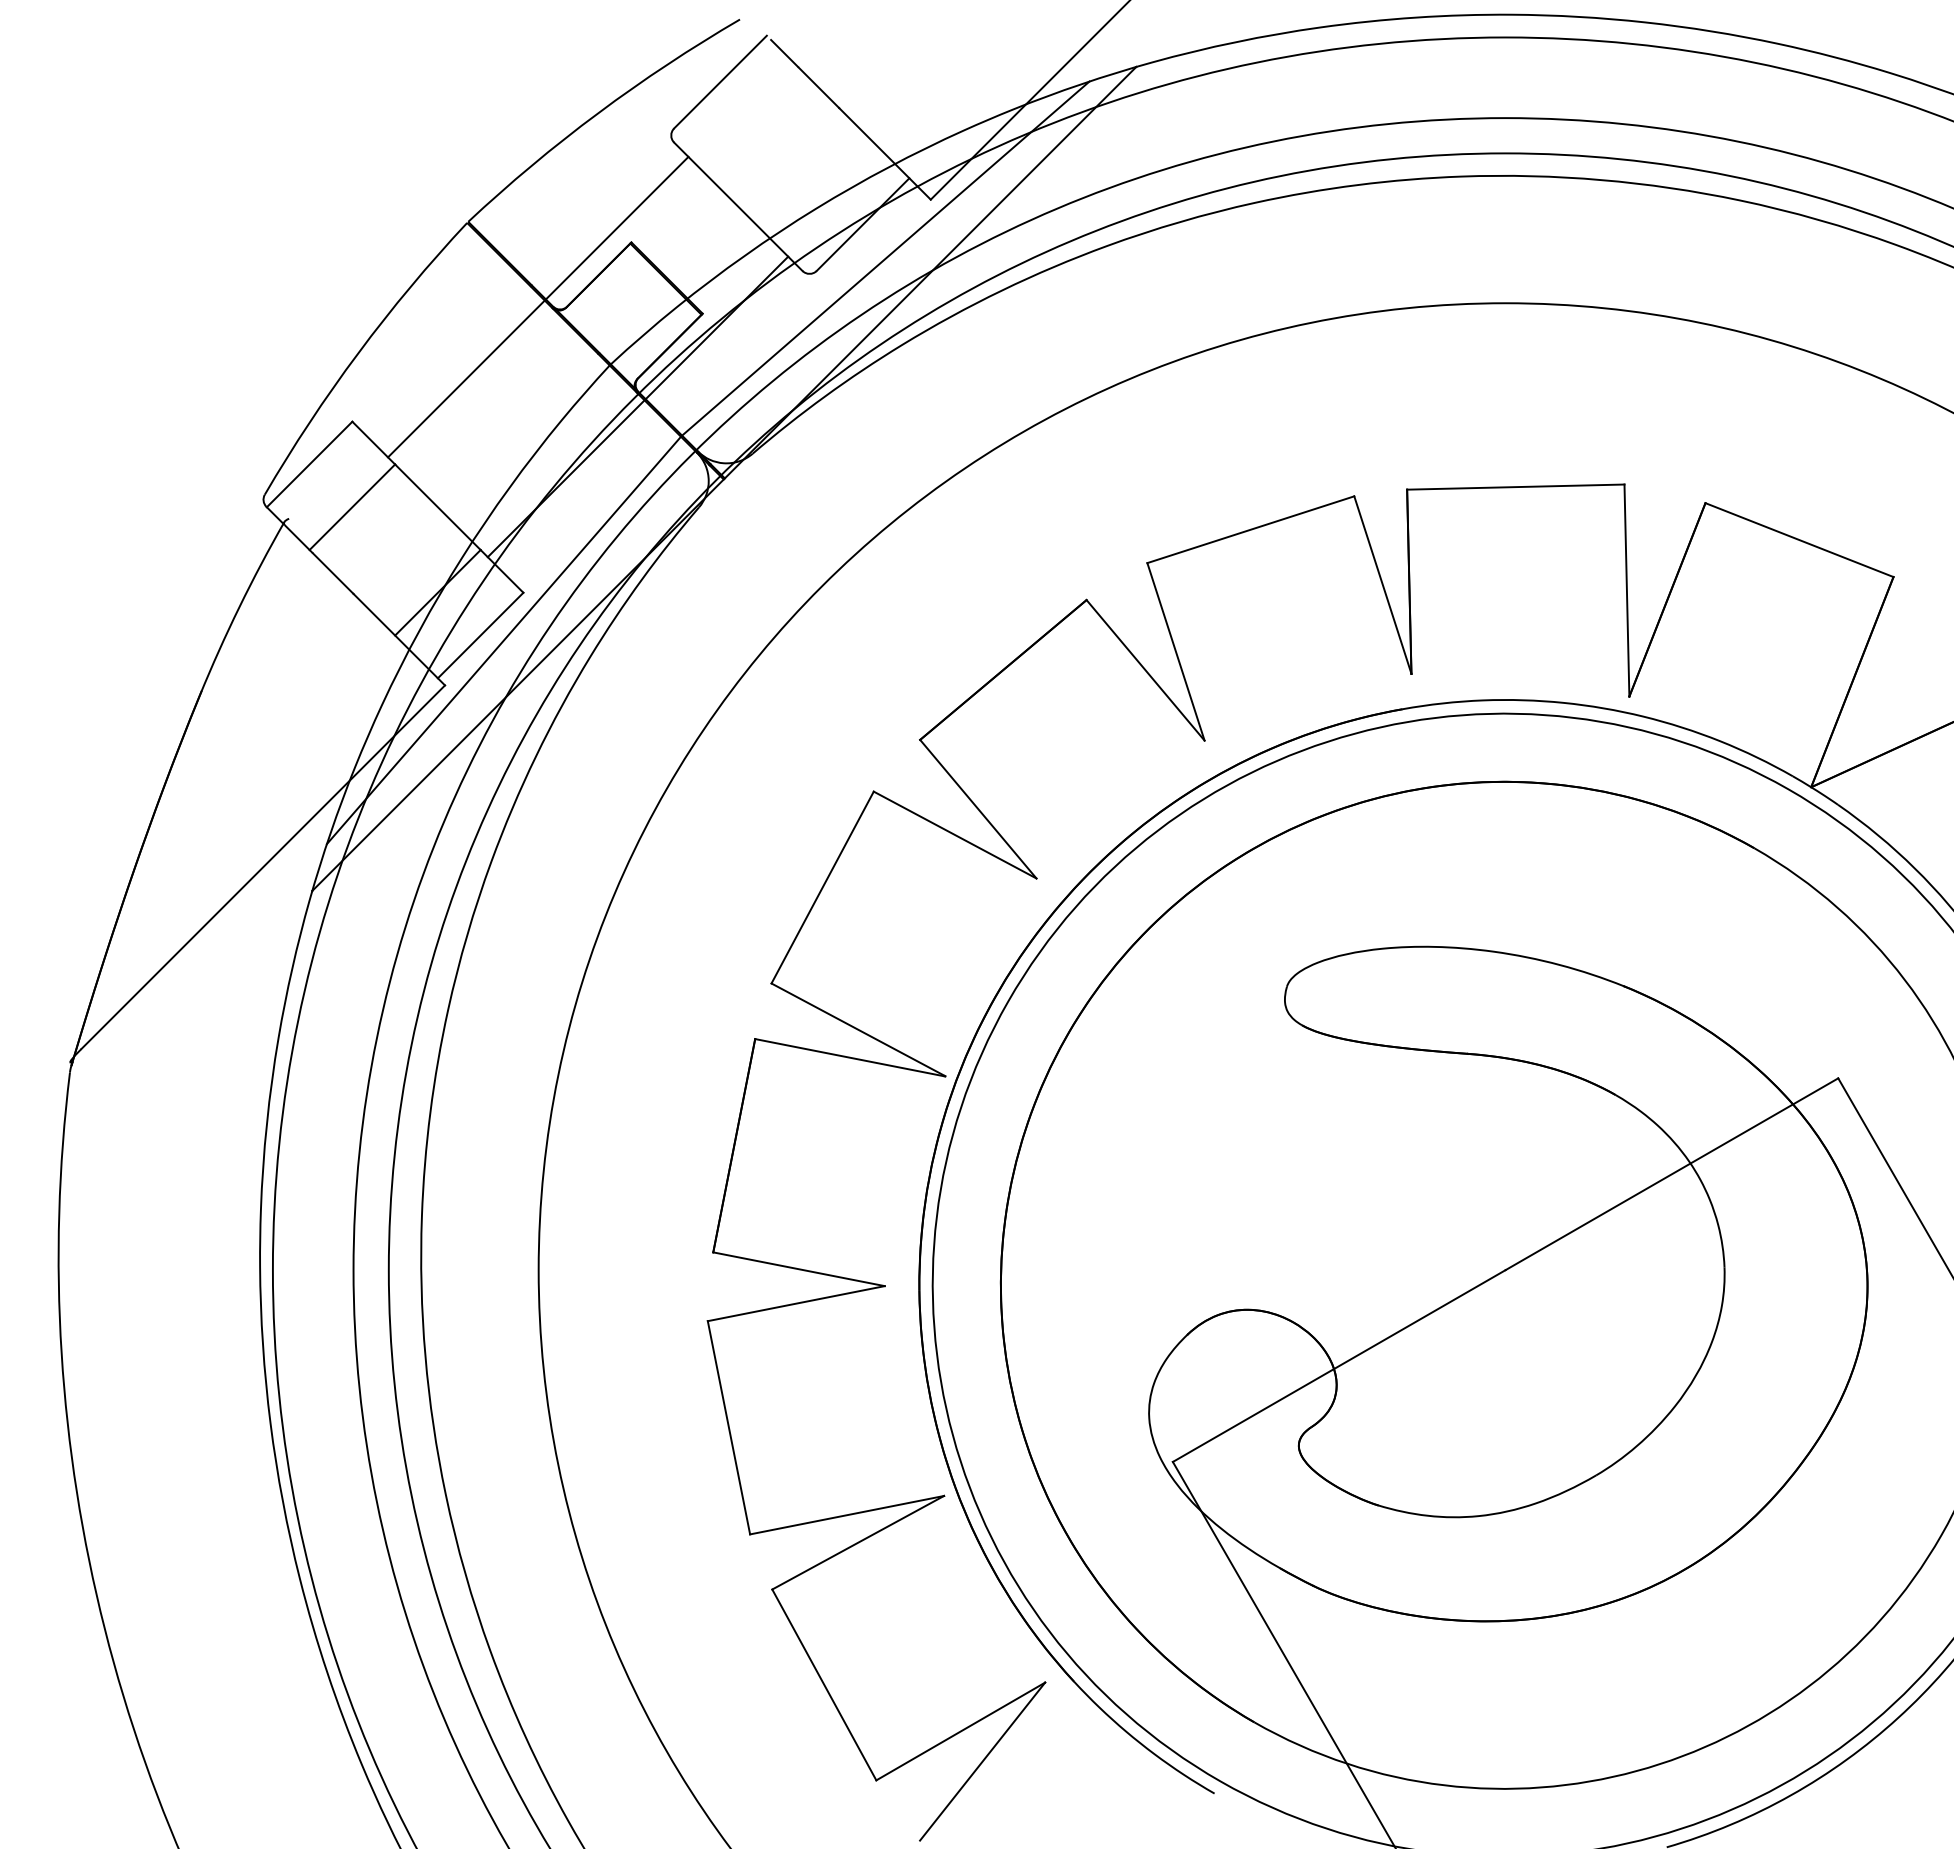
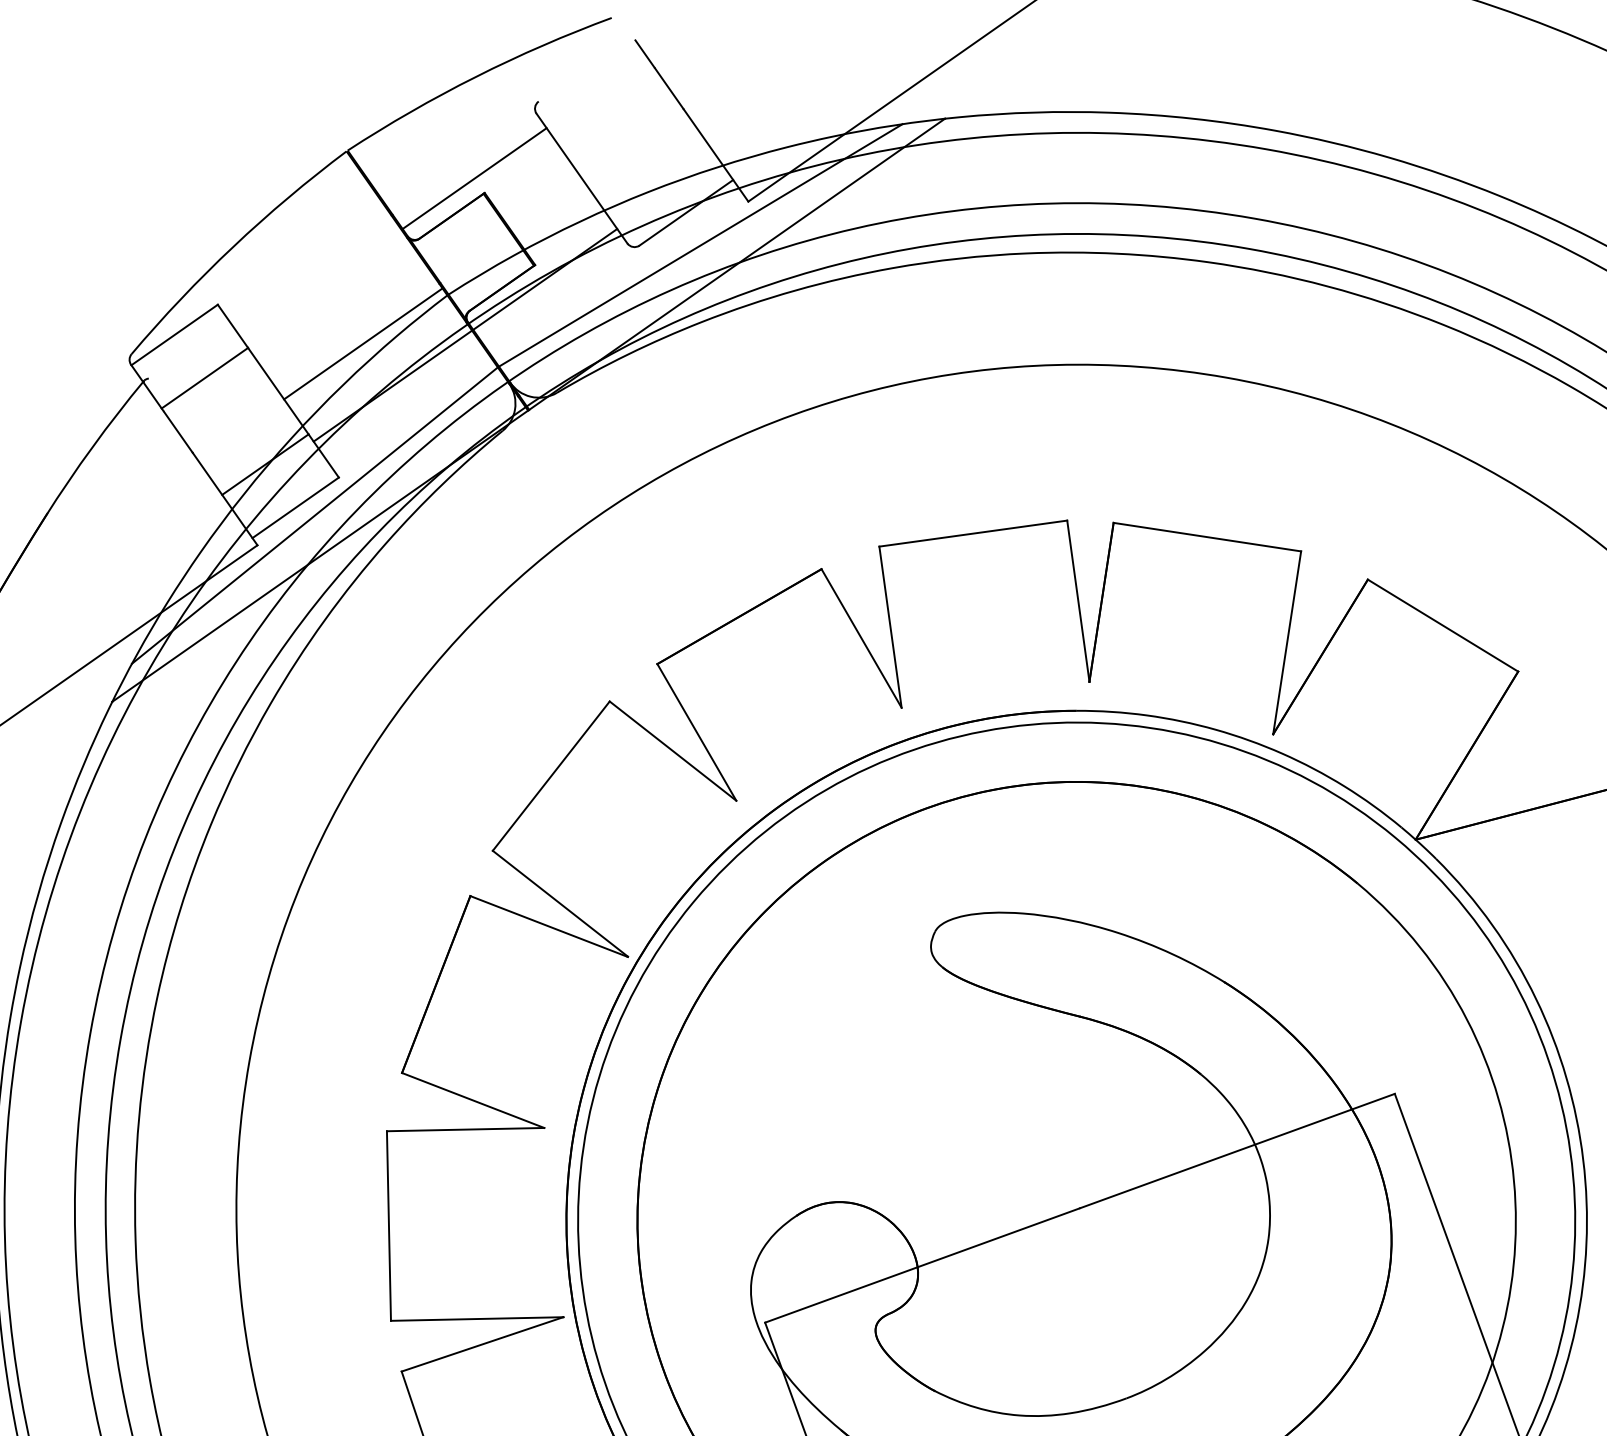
line: (720, 81) -> (585, 68), removed
line: (466, 378) -> (363, 343), moved

